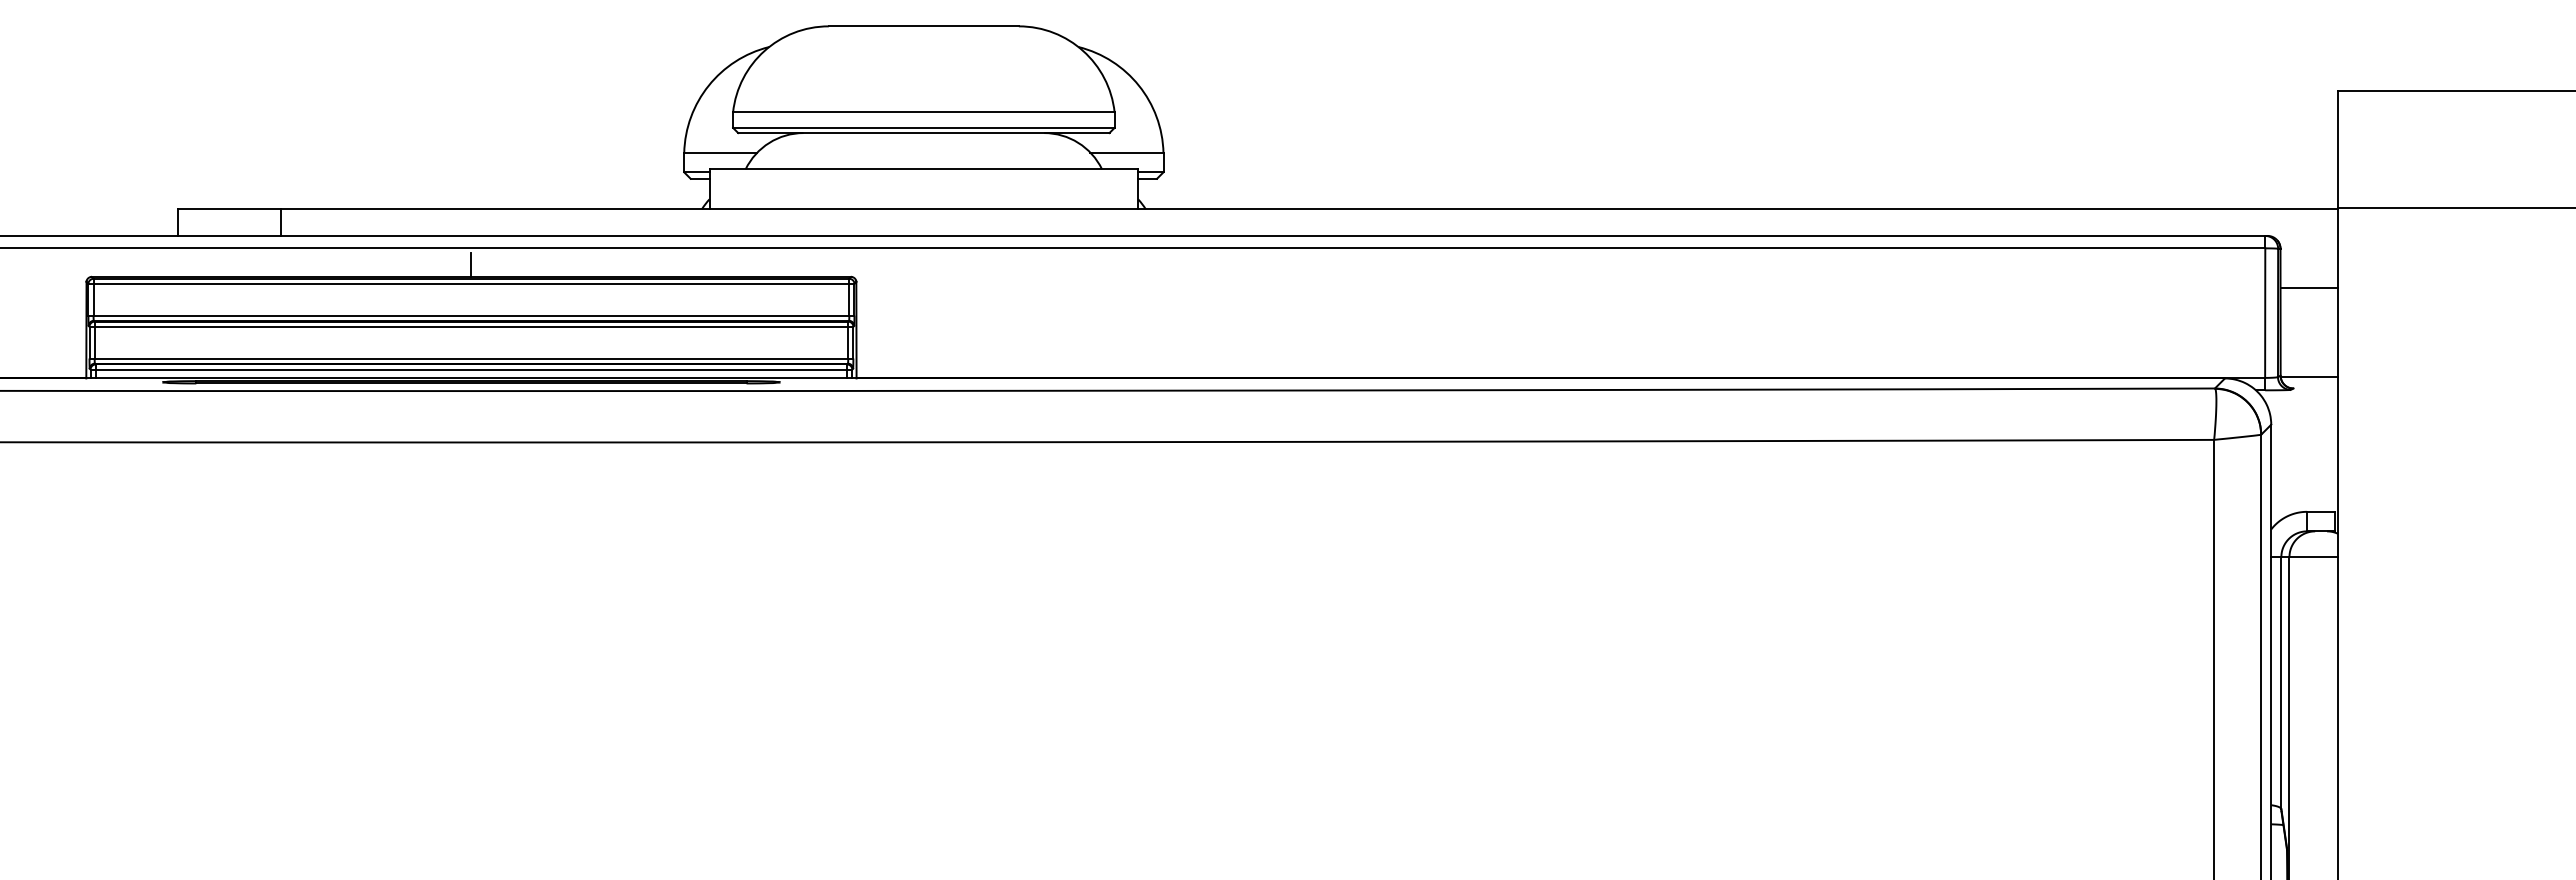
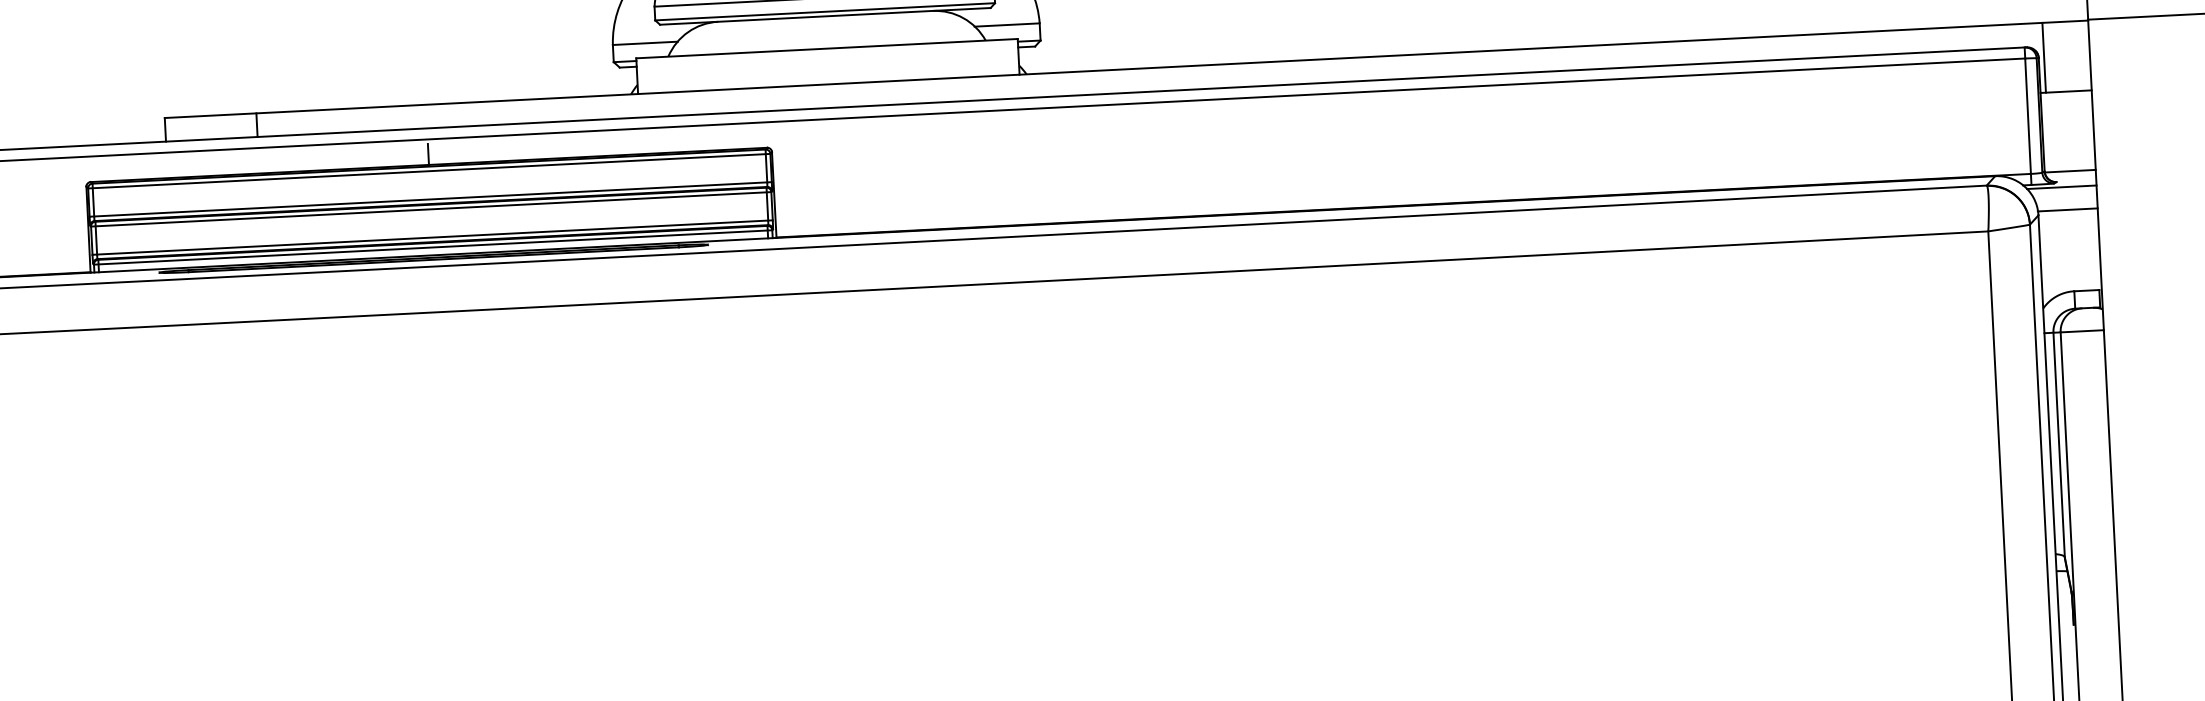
line: (2286, 248) -> (2044, 57), added
line: (2298, 394) -> (2061, 187), added
line: (2303, 420) -> (2067, 210), added

